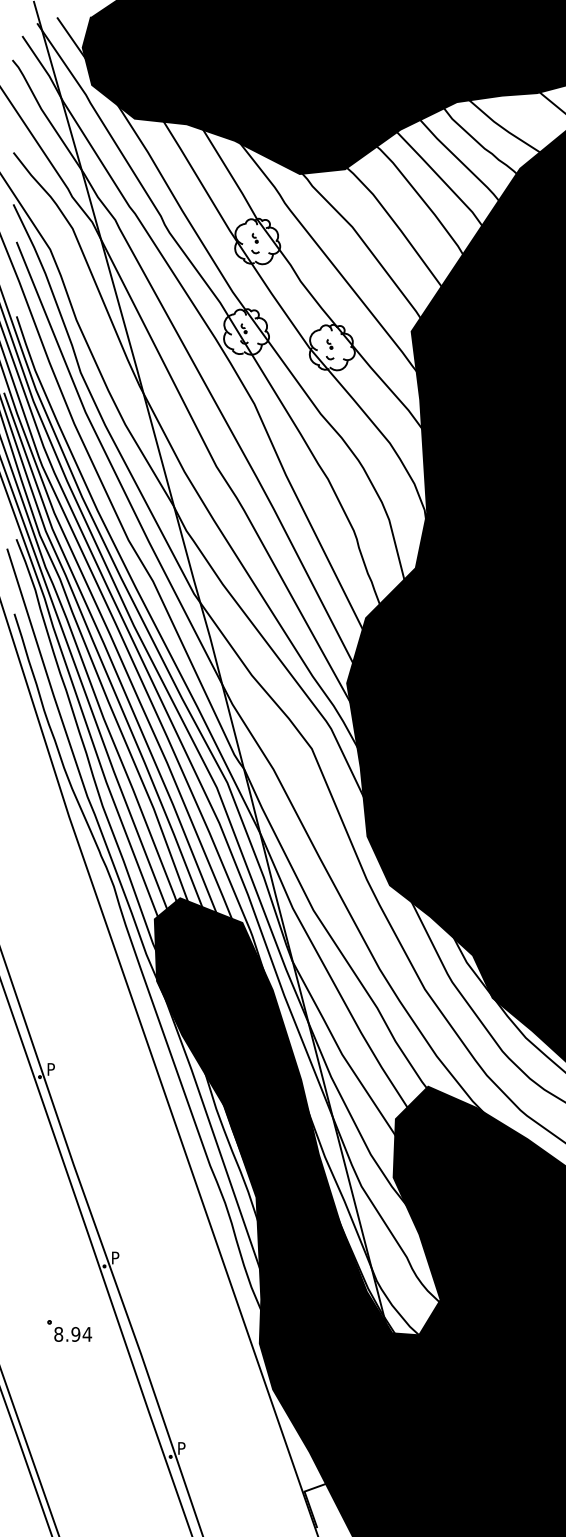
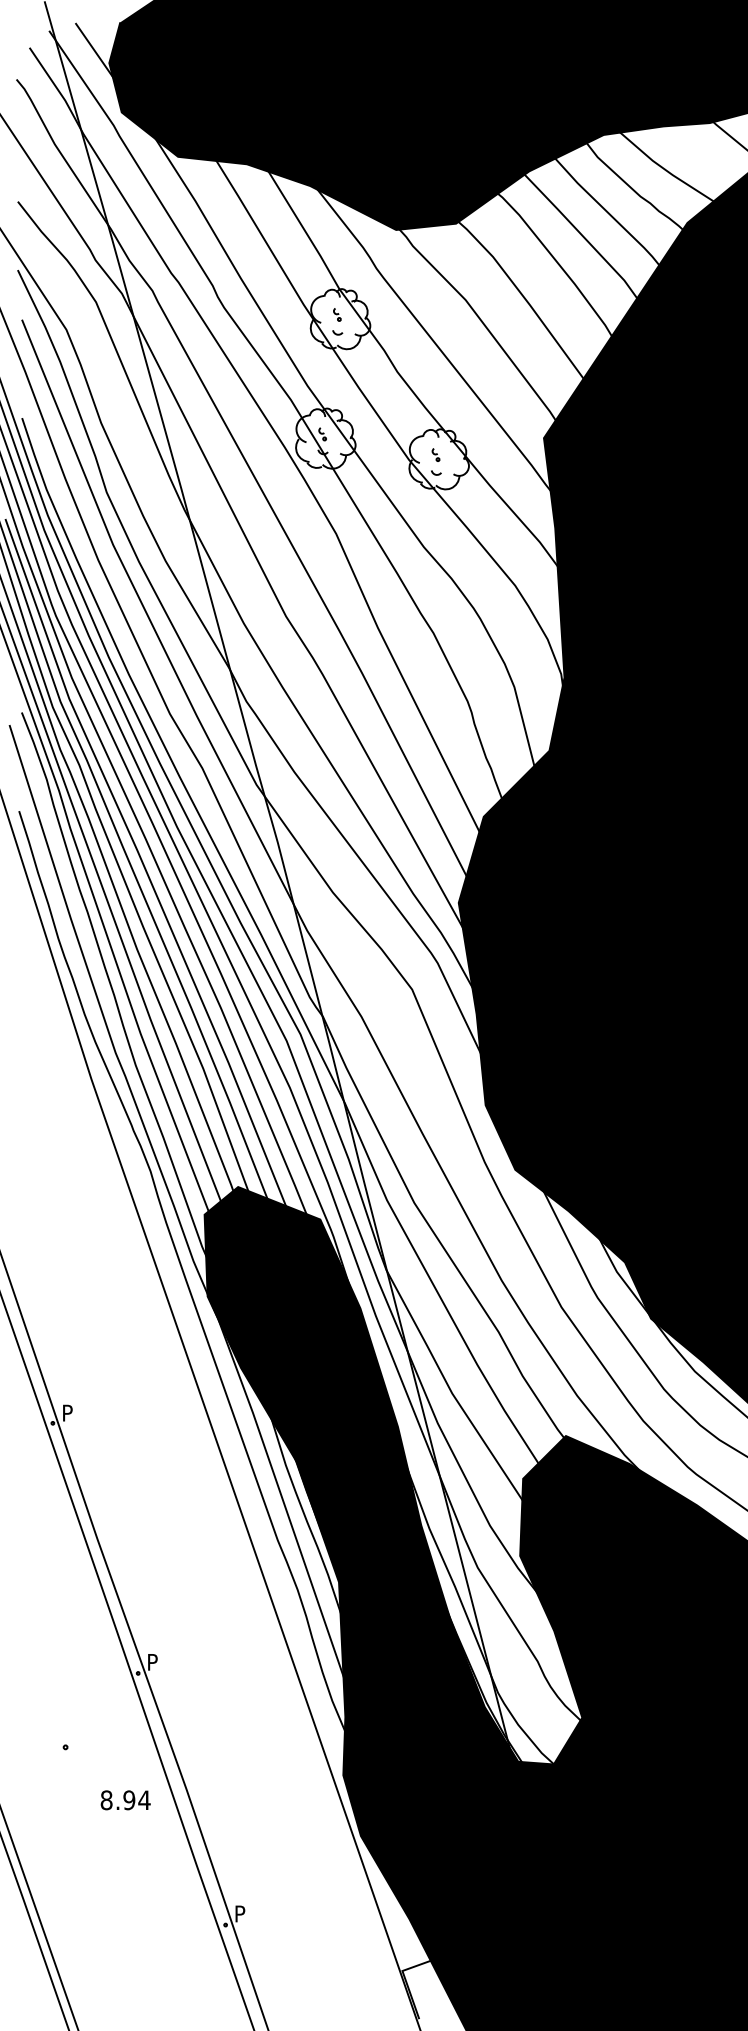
text: (72, 1334) -> (125, 1800), moved

